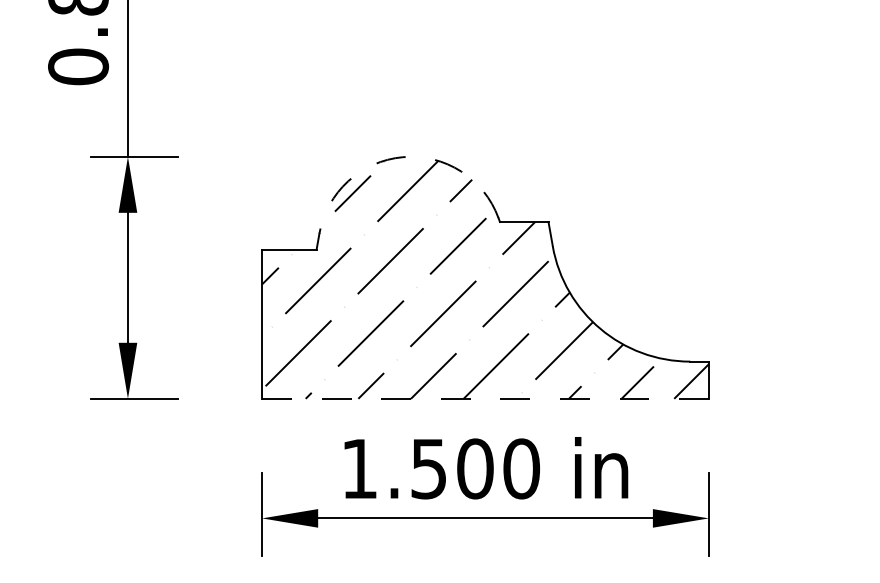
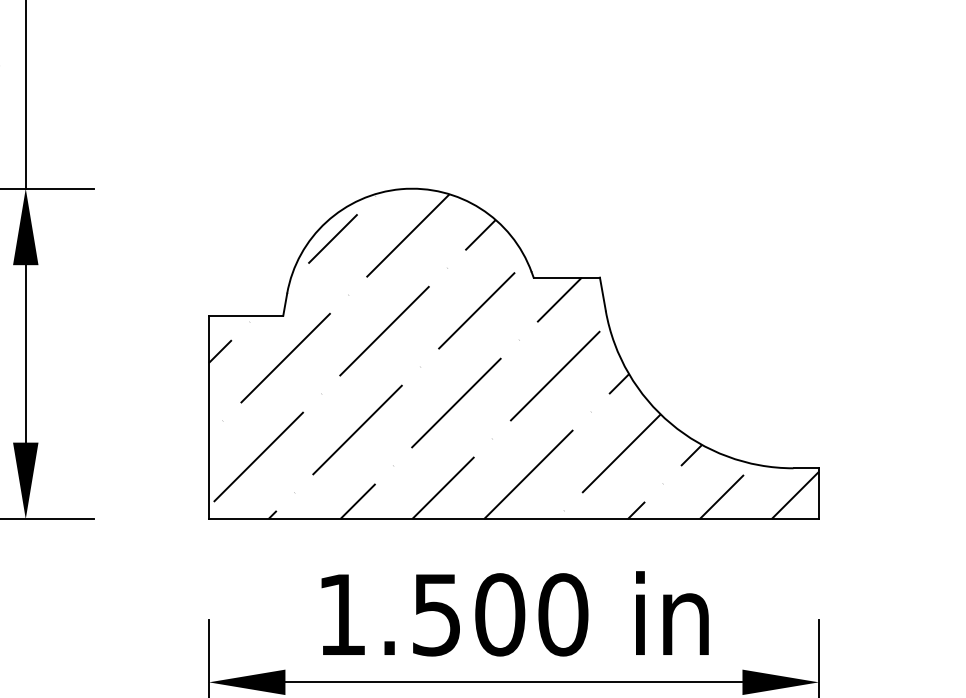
arc: (402, 157) -> (400, 189), dashed -> solid
line: (485, 398) -> (513, 518), dashed -> solid

